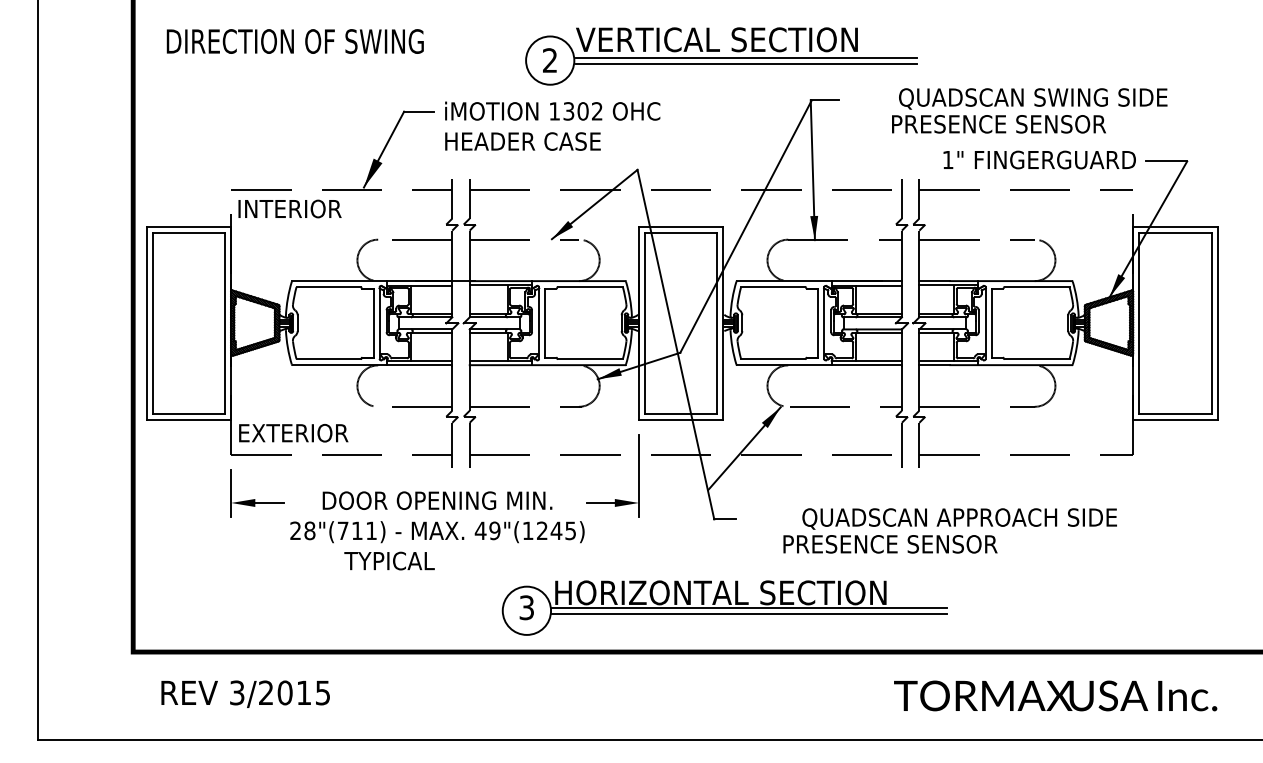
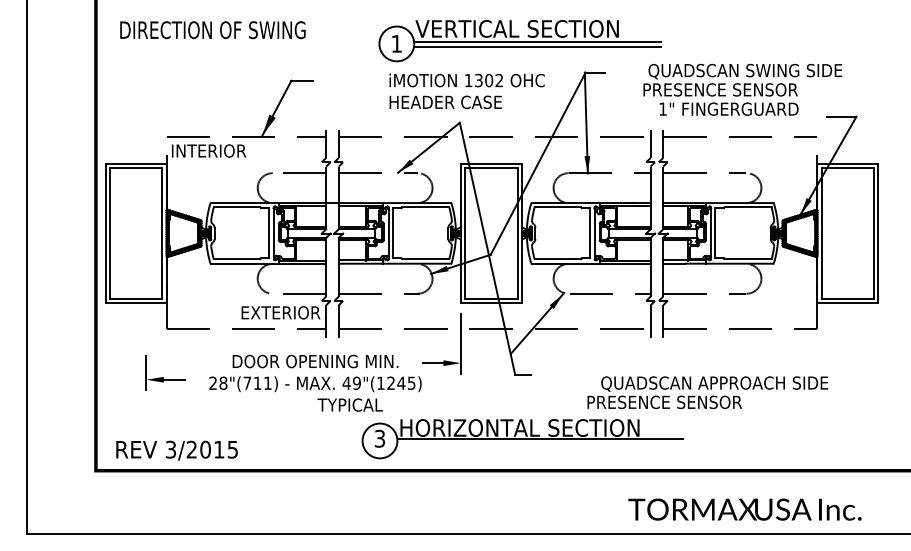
text: (549, 60) -> (396, 43), 2 -> 1
text: (552, 125) -> (467, 90), moved
text: (1039, 159) -> (728, 108), moved
text: (293, 433) -> (280, 313), moved
part: (255, 499) -> (163, 377), moved
text: (949, 530) -> (707, 392), moved
text: (389, 560) -> (350, 404), moved
line: (749, 614) -> (540, 443), removed
text: (245, 693) -> (176, 450), moved
text: (1055, 695) -> (744, 509), moved

